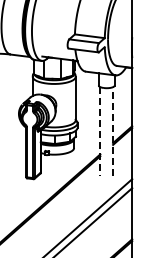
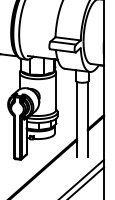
line: (113, 131) -> (88, 119), dashed -> solid
line: (100, 132) -> (77, 120), dashed -> solid

